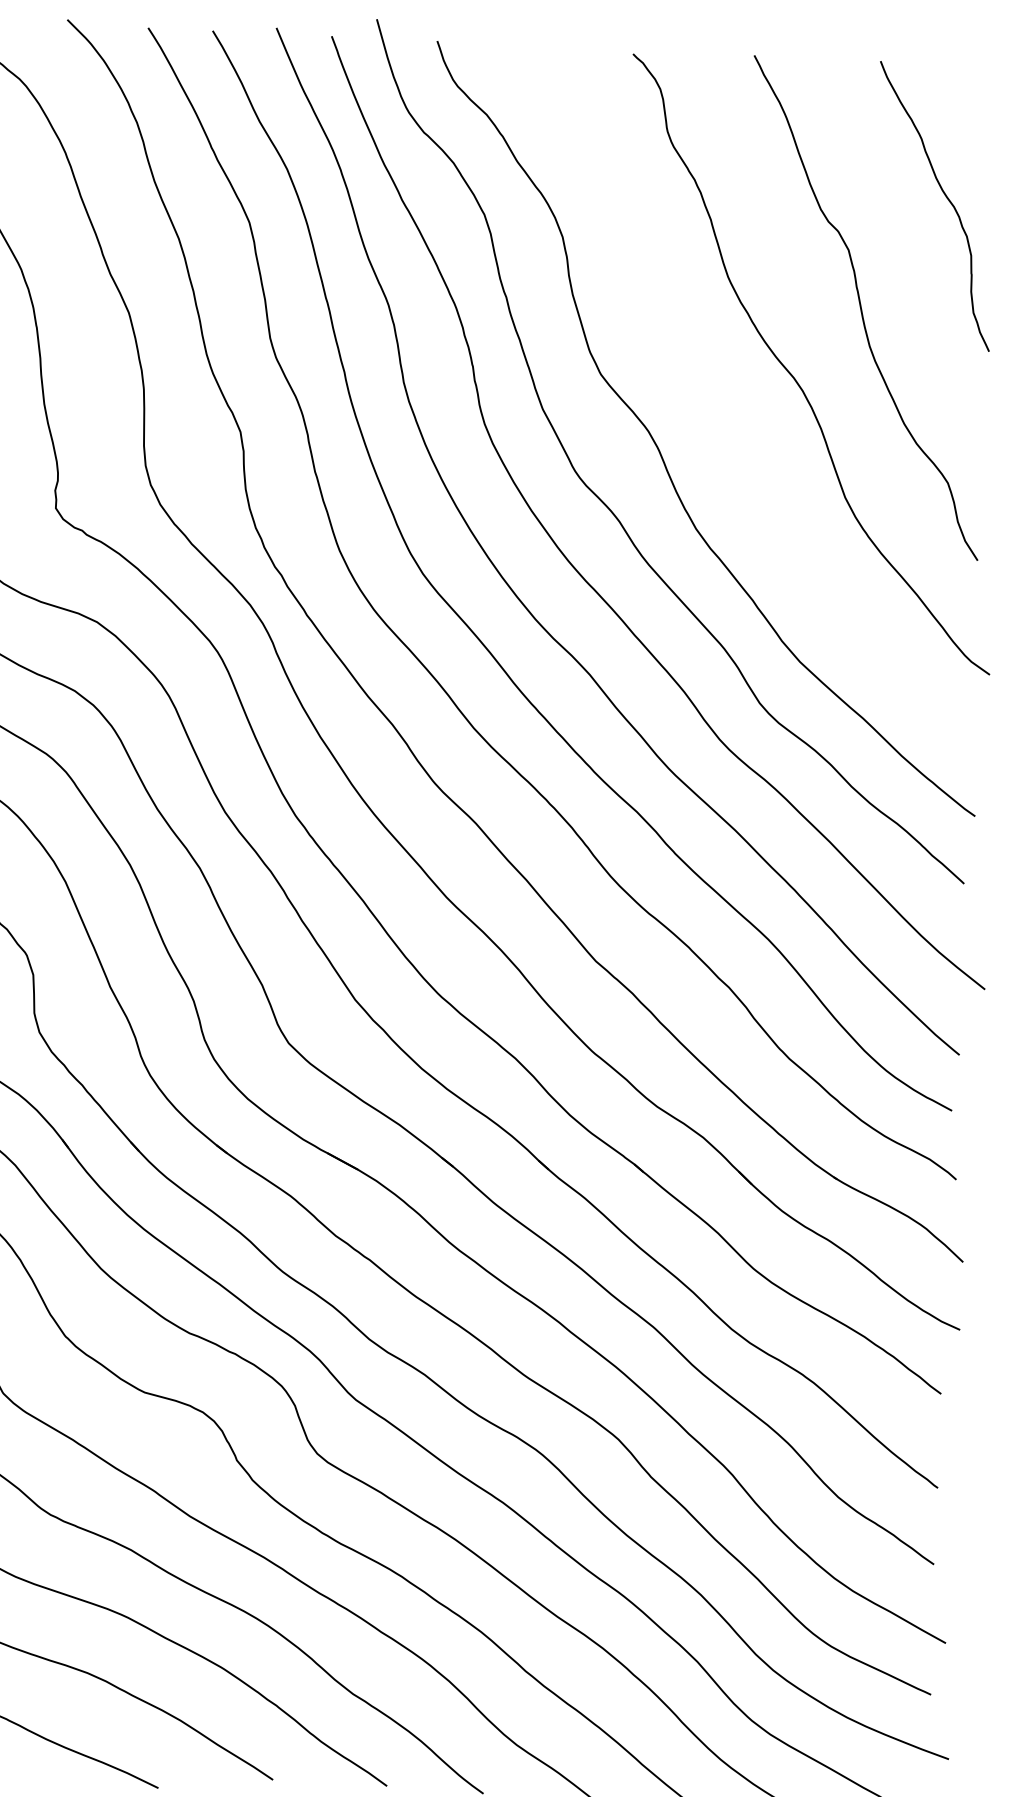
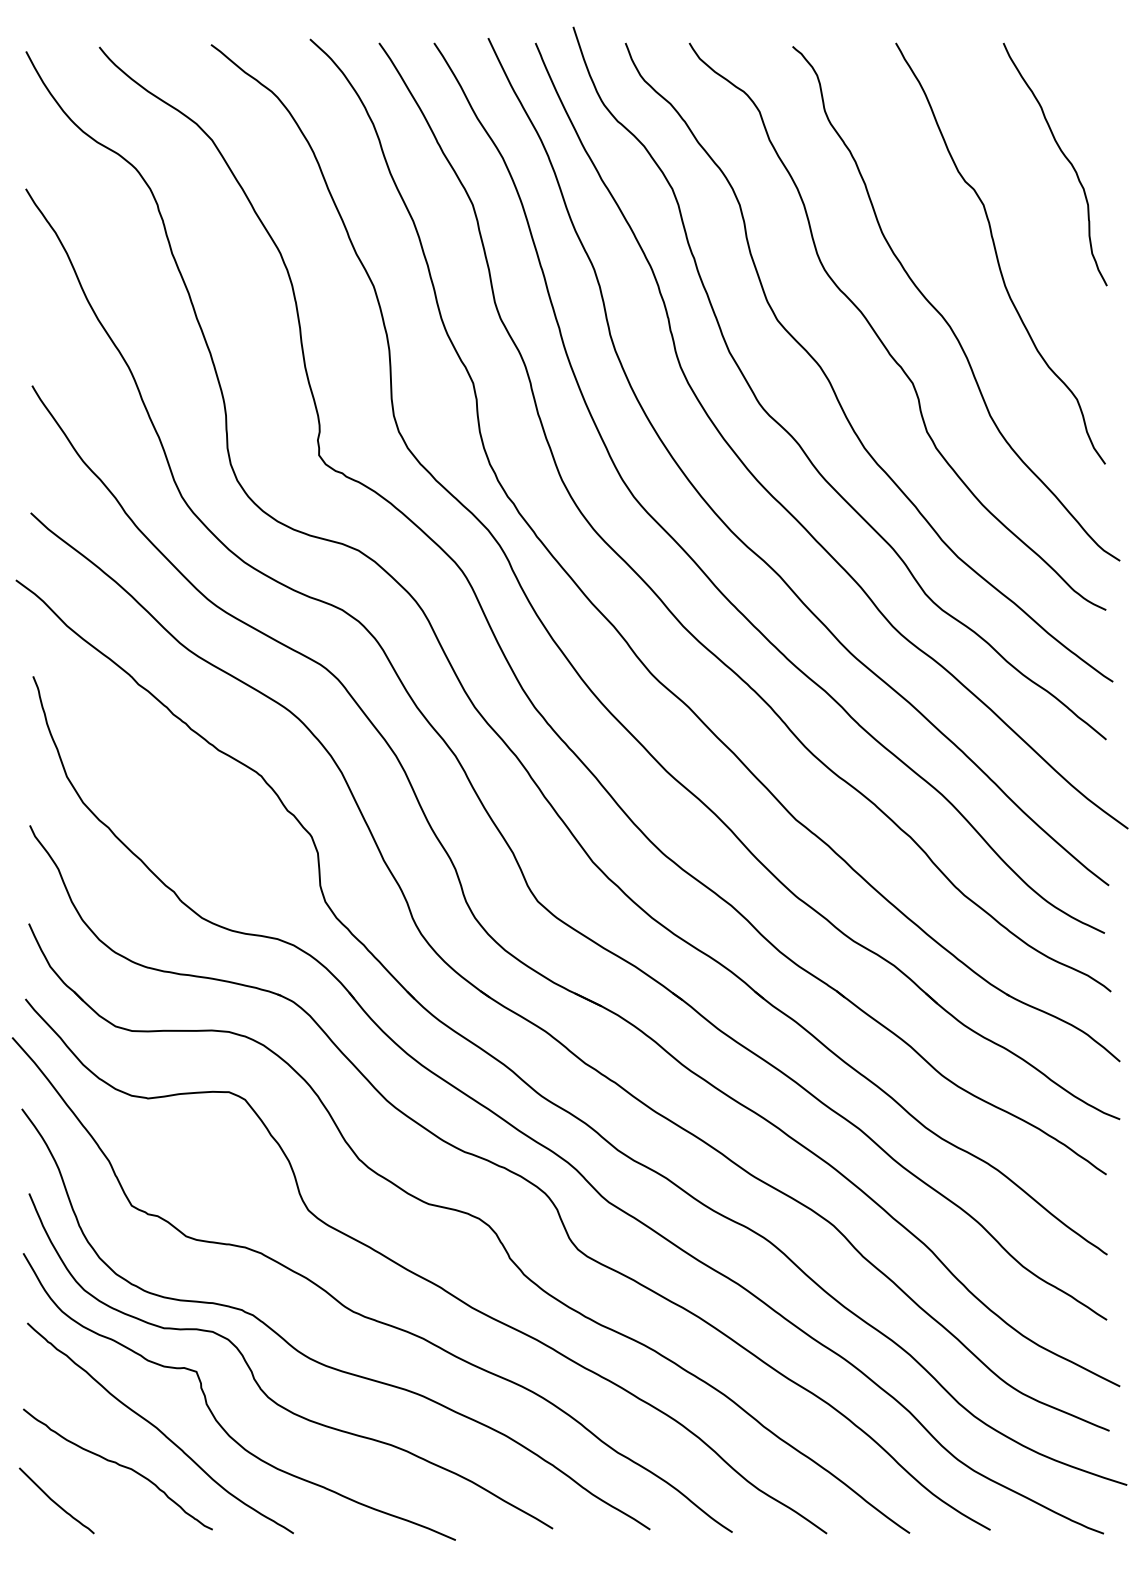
curve: (721, 402) -> (881, 339), added

